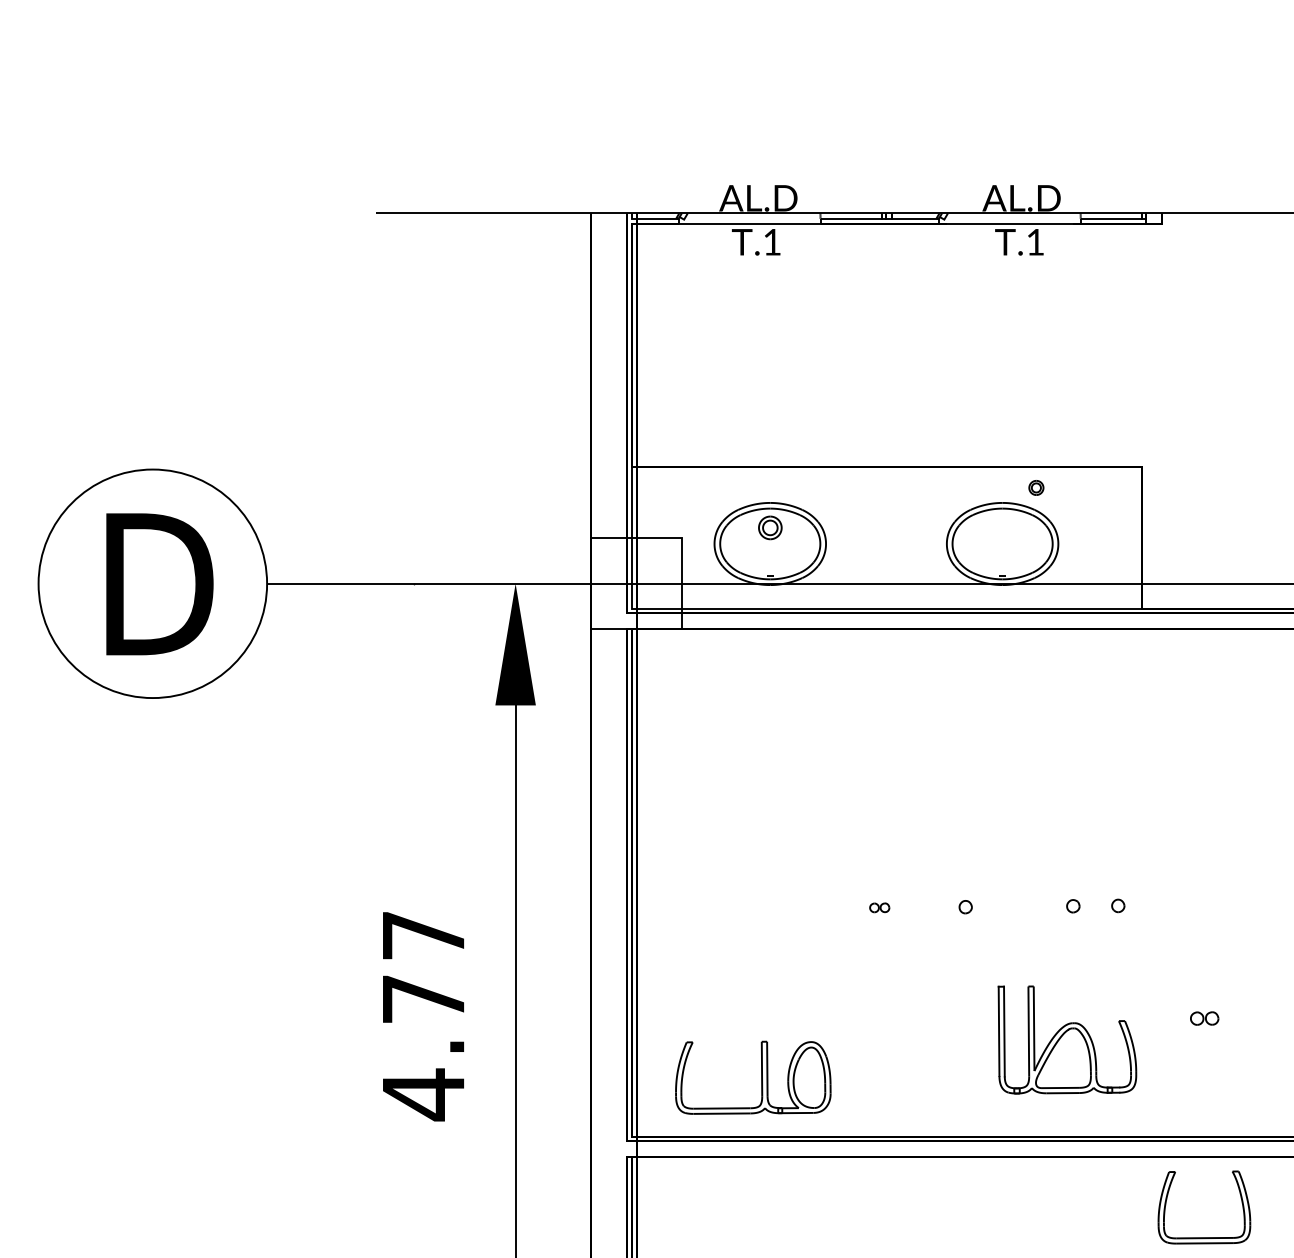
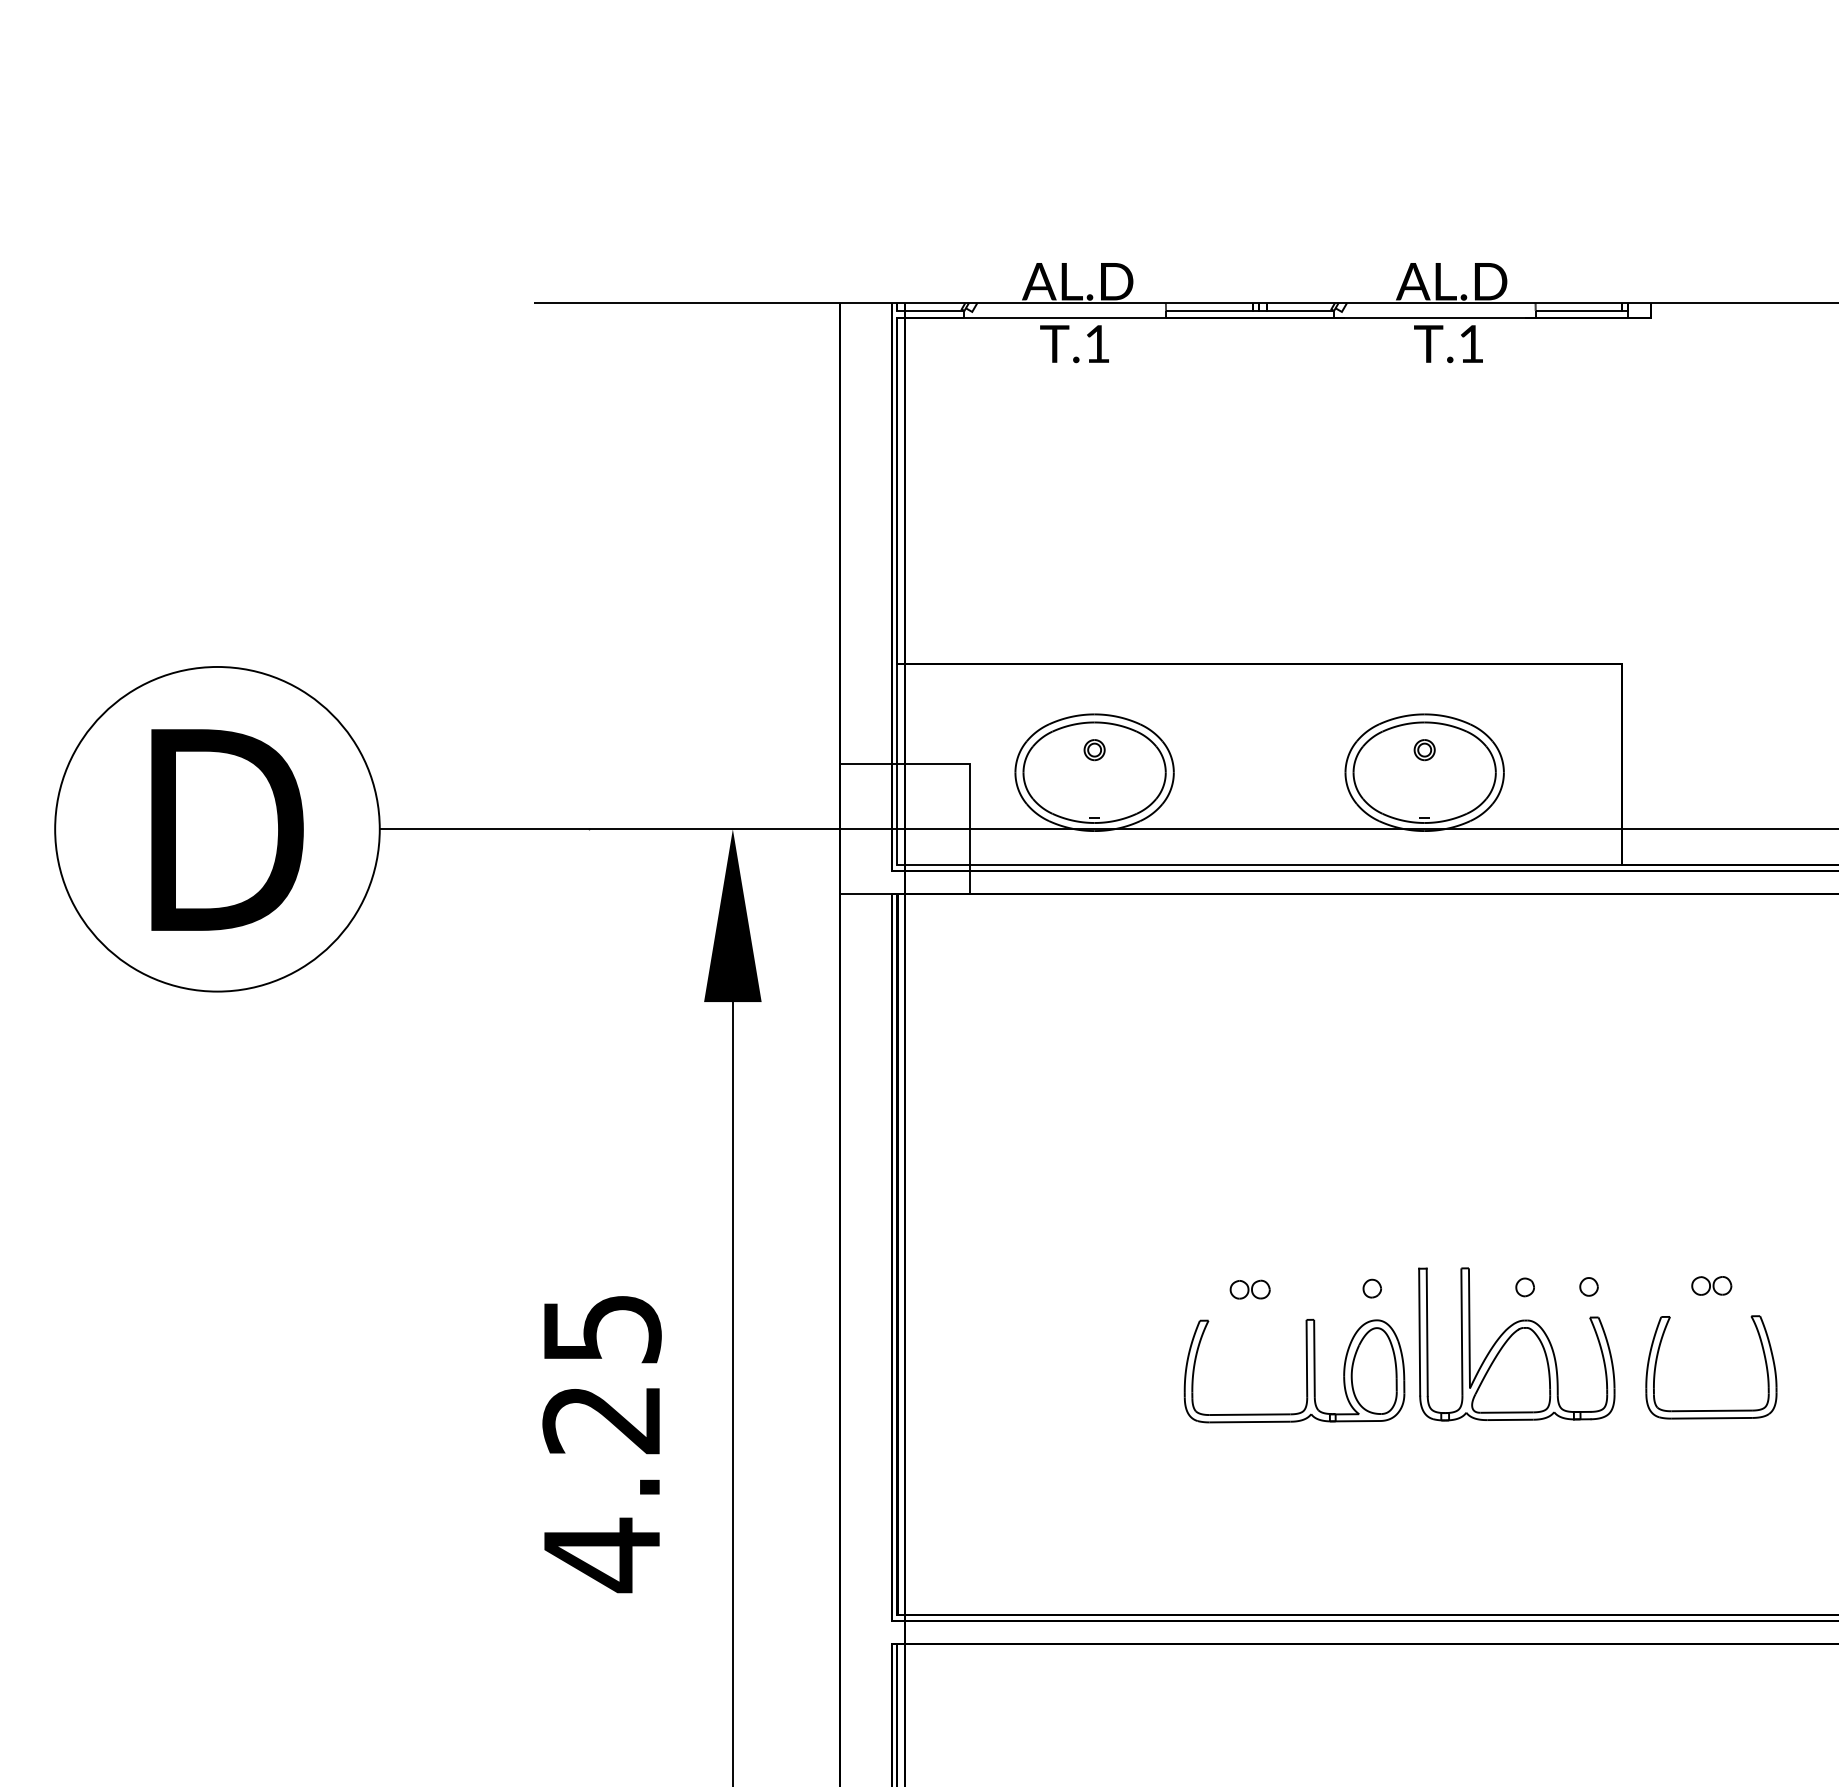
part: (1036, 488) -> (1424, 750), moved
part: (770, 528) -> (1094, 750), size x0.62
part: (879, 907) -> (1249, 1289), size x1.43
text: (423, 967) -> (601, 1374), 4.77 -> 4.25
part: (1204, 1018) -> (1711, 1285), moved
part: (1067, 1040) -> (1516, 1344), moved
part: (761, 1077) -> (1306, 1370), moved
part: (1210, 1237) -> (1719, 1409), moved

